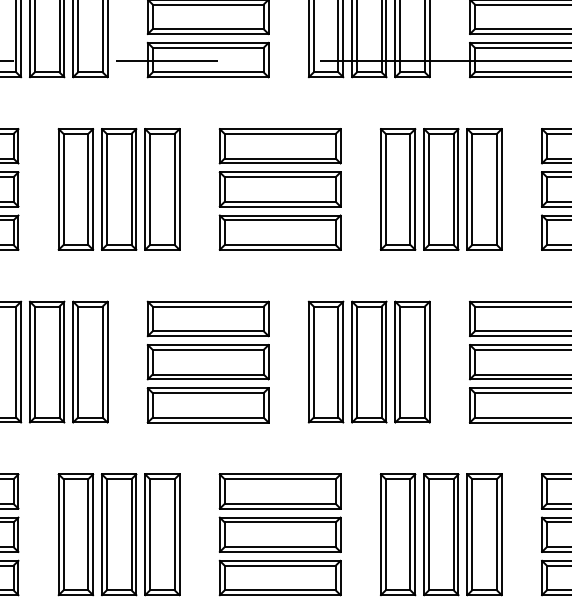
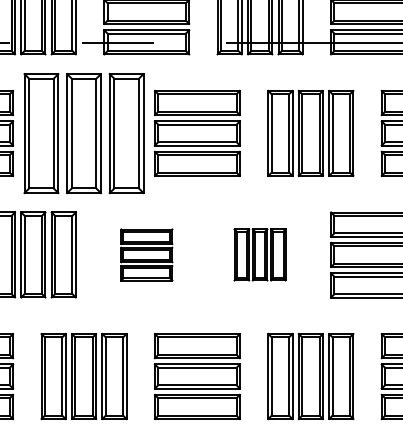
part: (118, 188) -> (83, 132), size x1.4
part: (207, 361) -> (146, 254), size x0.6
part: (368, 361) -> (259, 254), size x0.6

